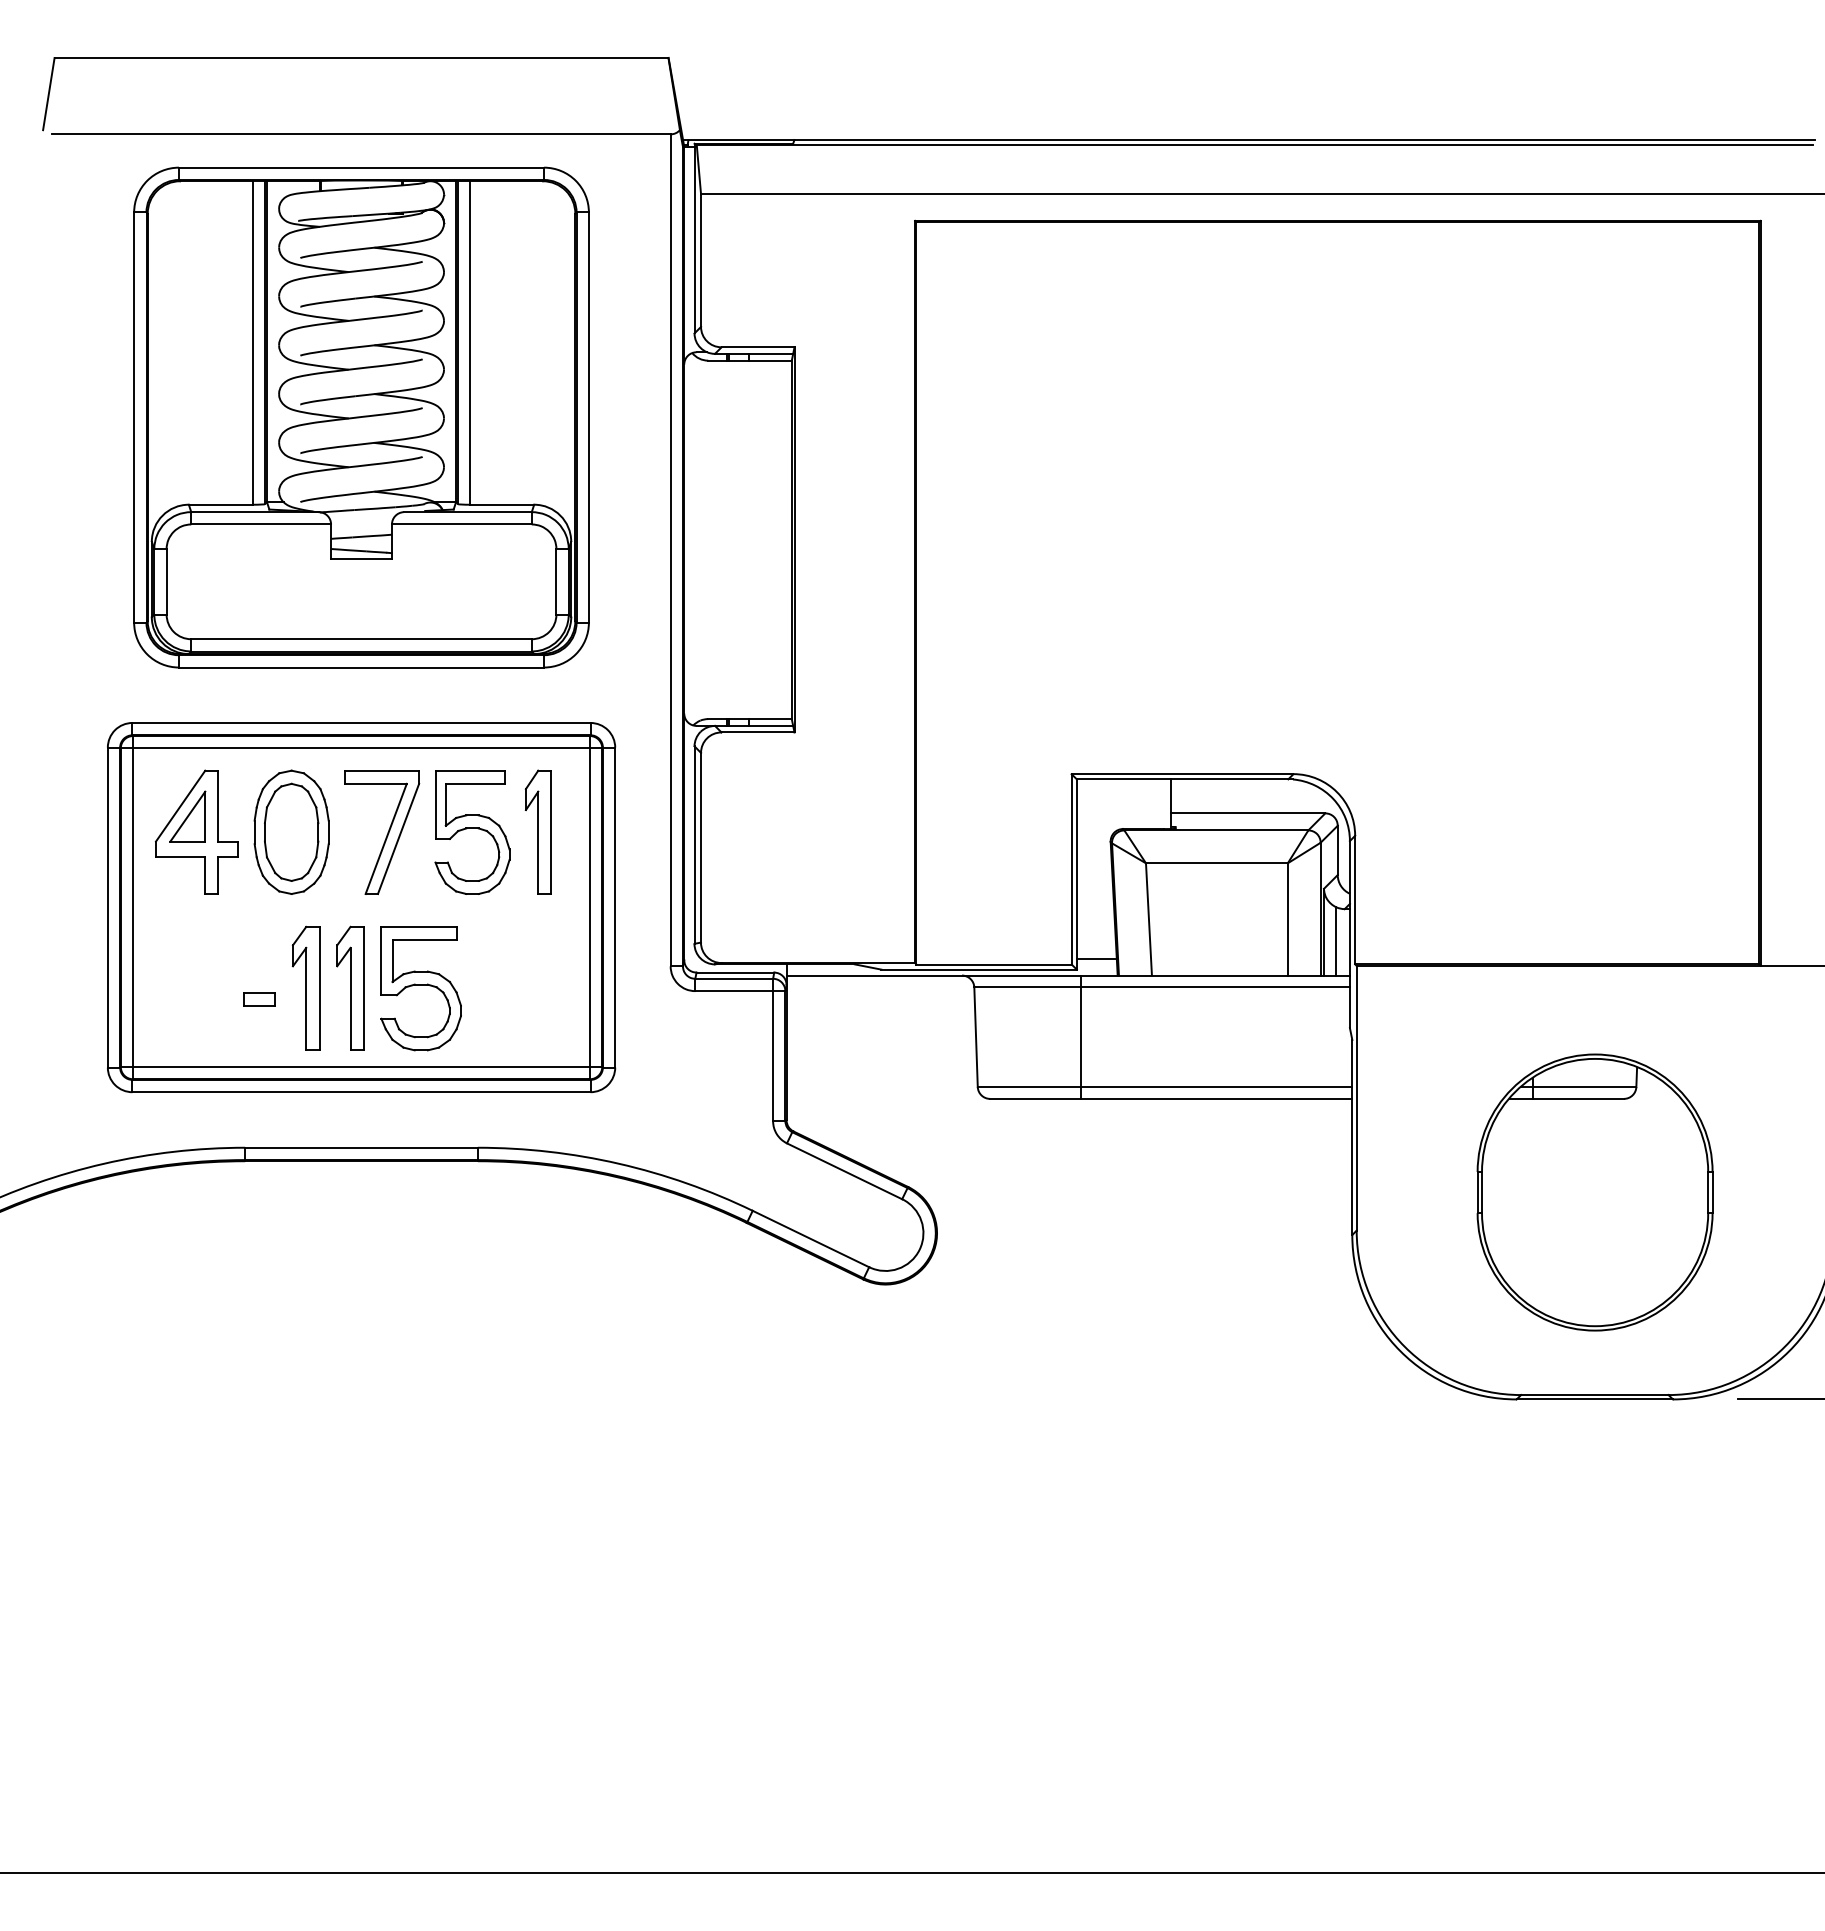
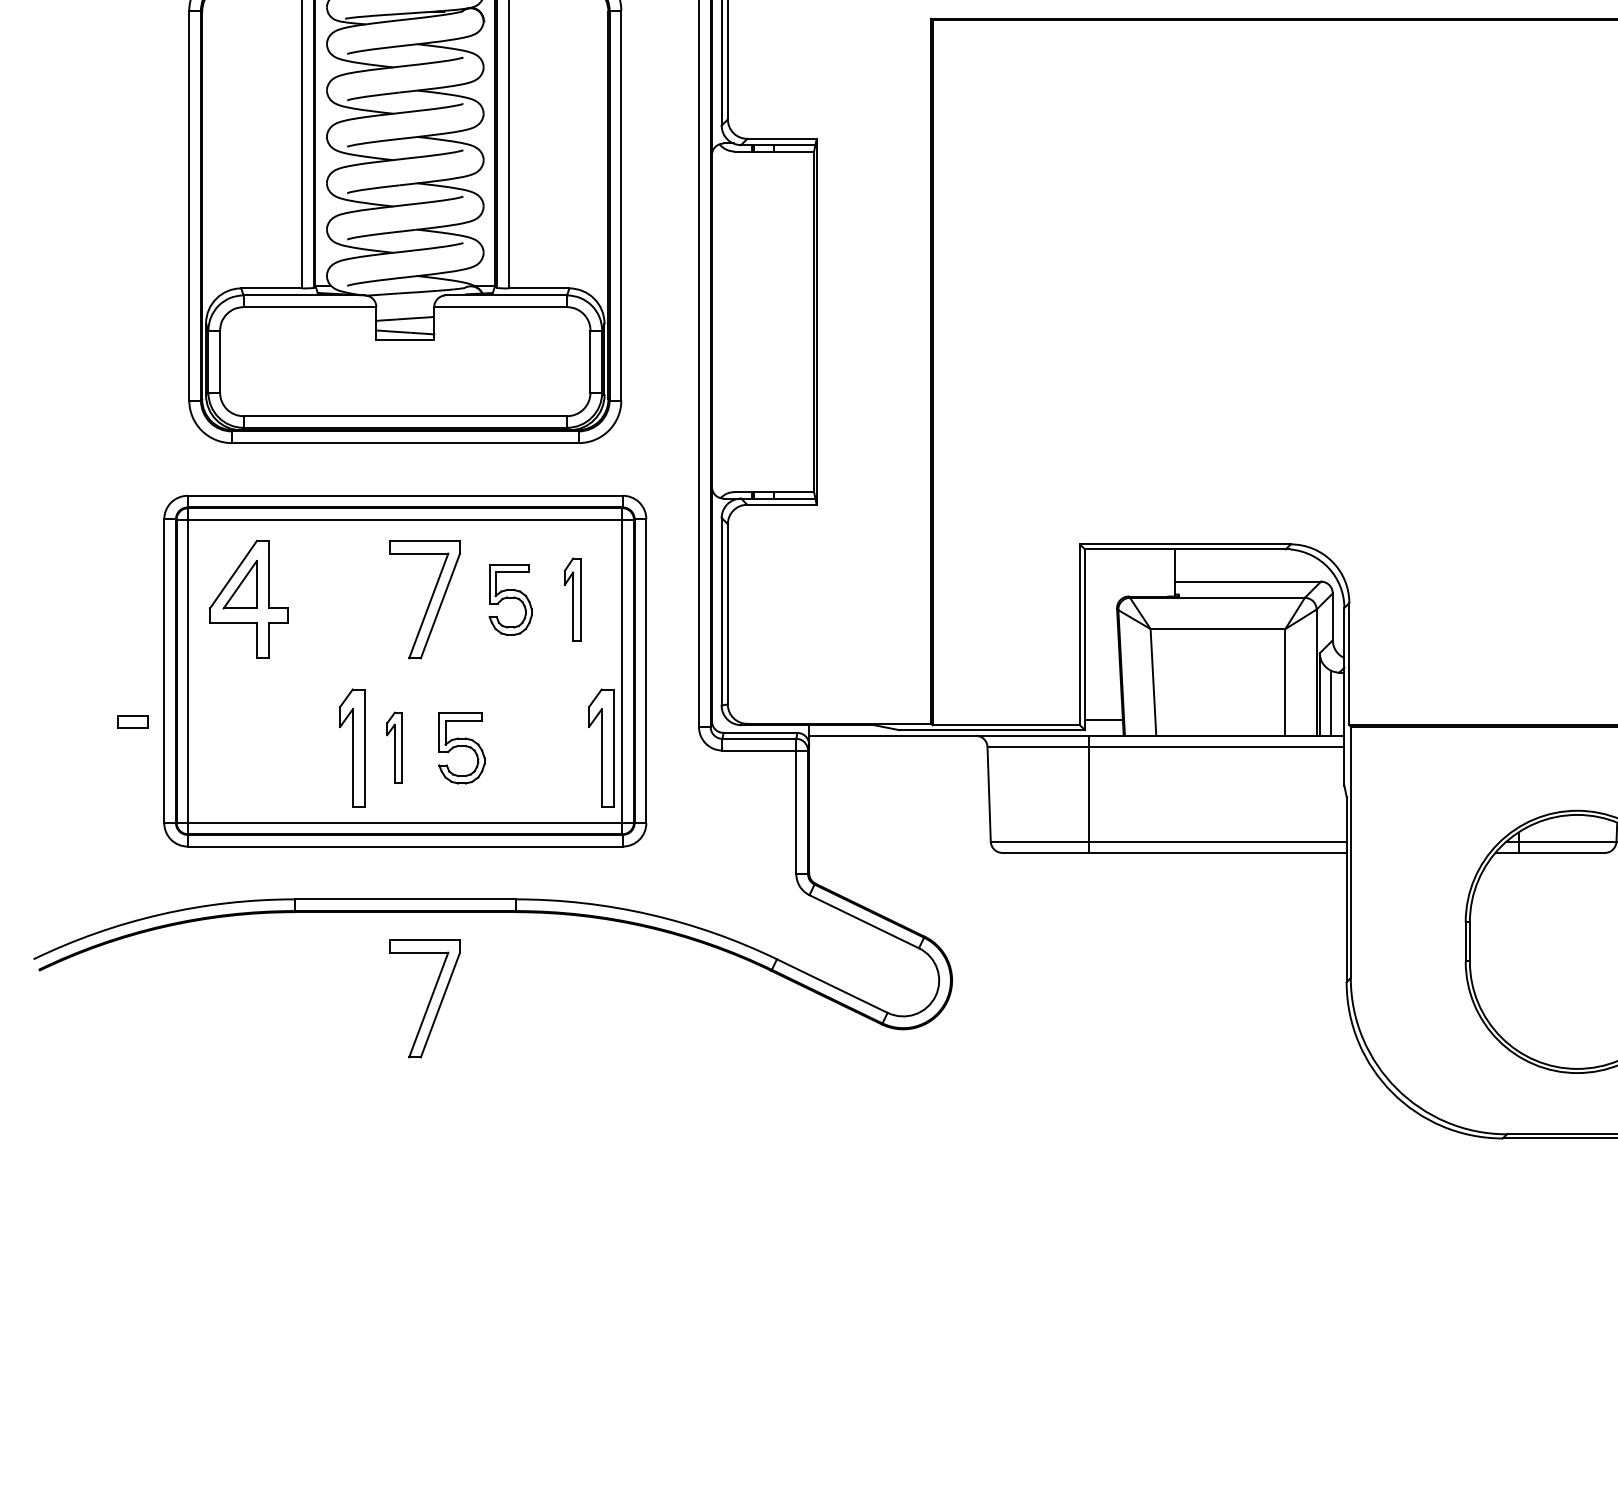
part: (291, 831) -> (338, 598), removed
part: (537, 831) -> (572, 598), size x0.7
part: (472, 832) -> (510, 599), size x0.6
part: (350, 987) -> (394, 747), size x0.6
part: (567, 987) -> (600, 747), added
part: (420, 988) -> (461, 748), size x0.6
part: (259, 999) -> (132, 722), moved
part: (382, 1252) -> (425, 998), added

